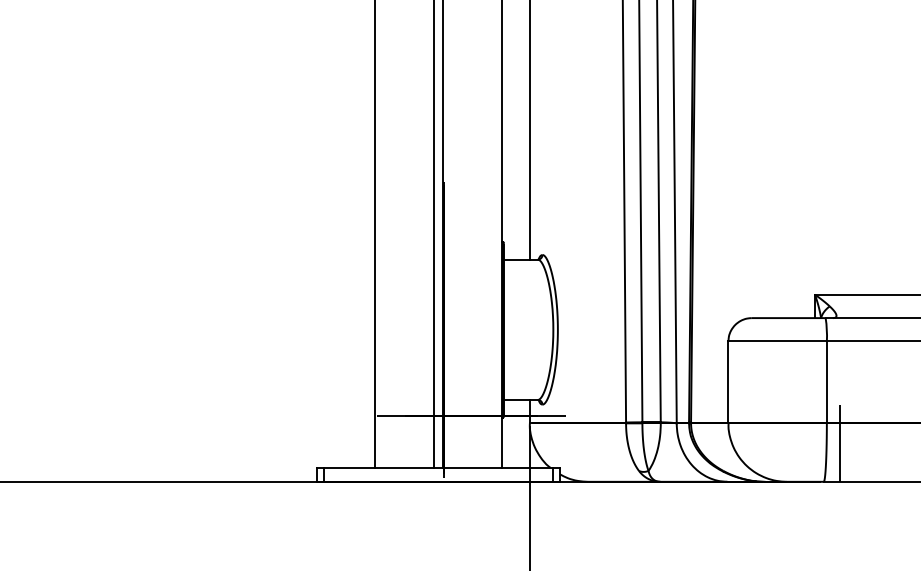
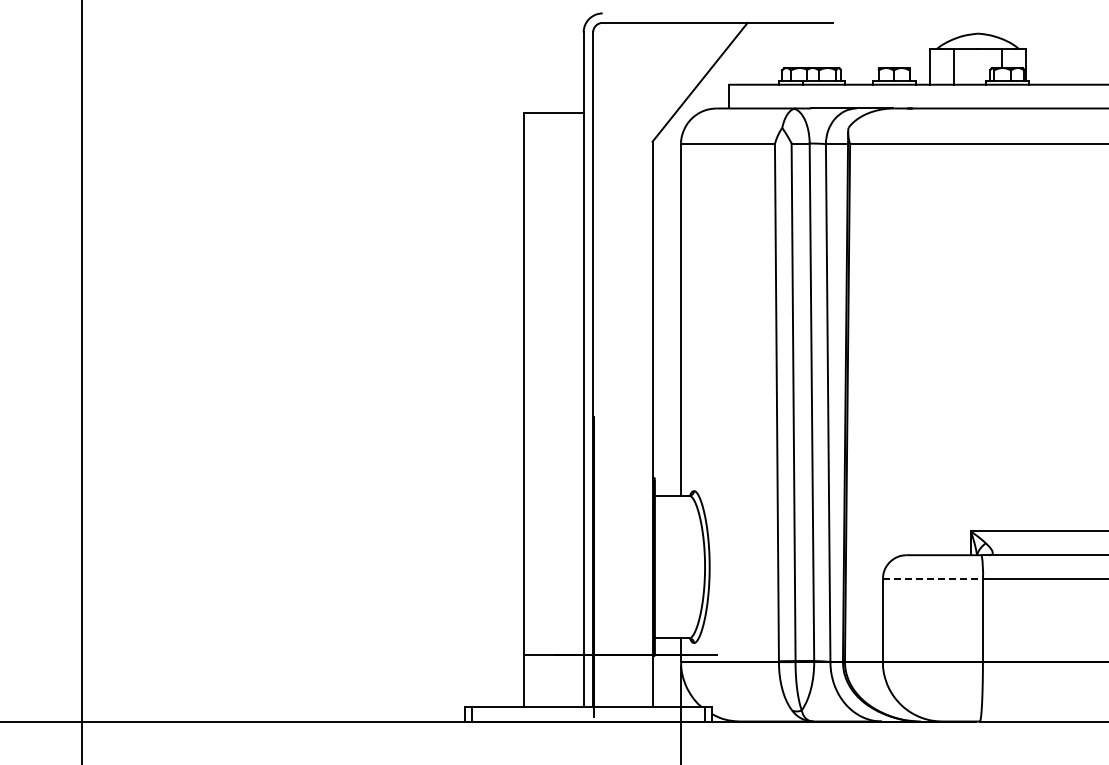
line: (778, 341) -> (933, 578), solid -> dashed
line: (840, 443) -> (996, 682), removed

